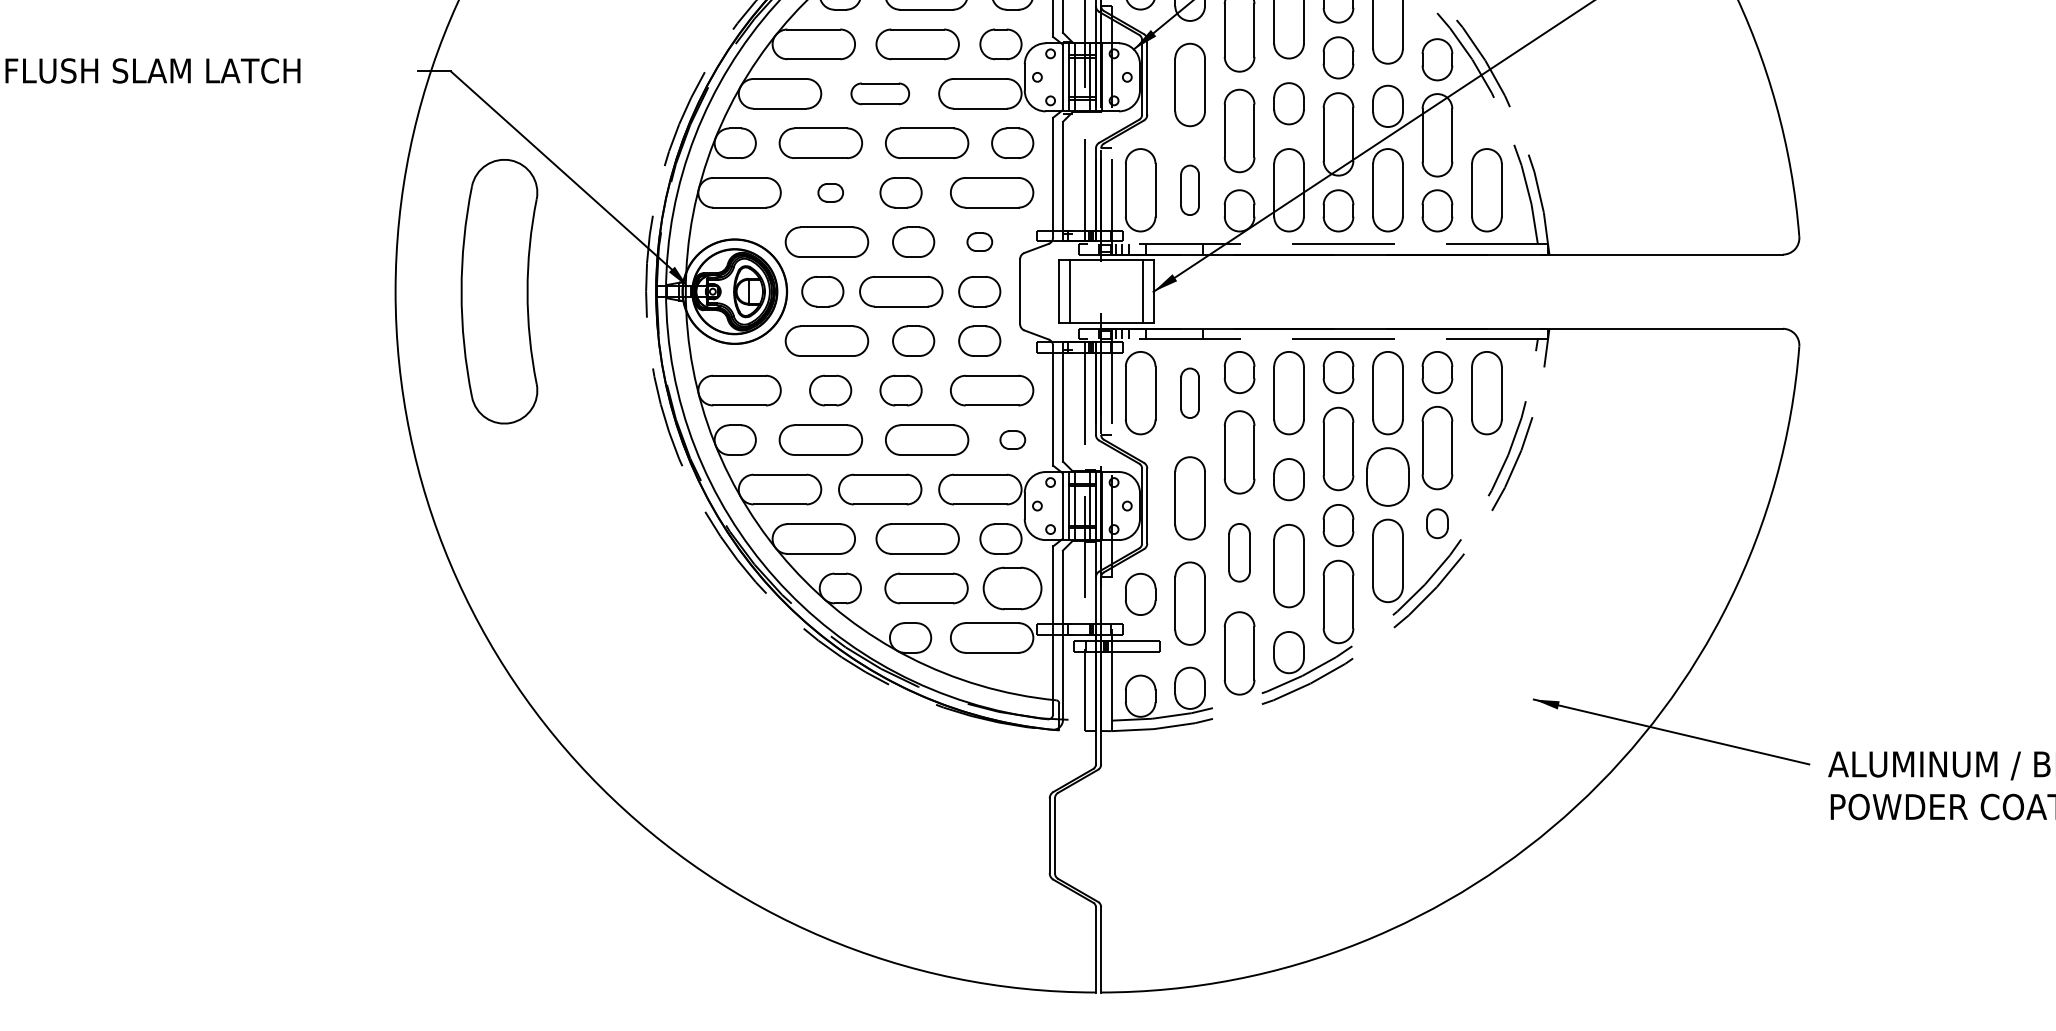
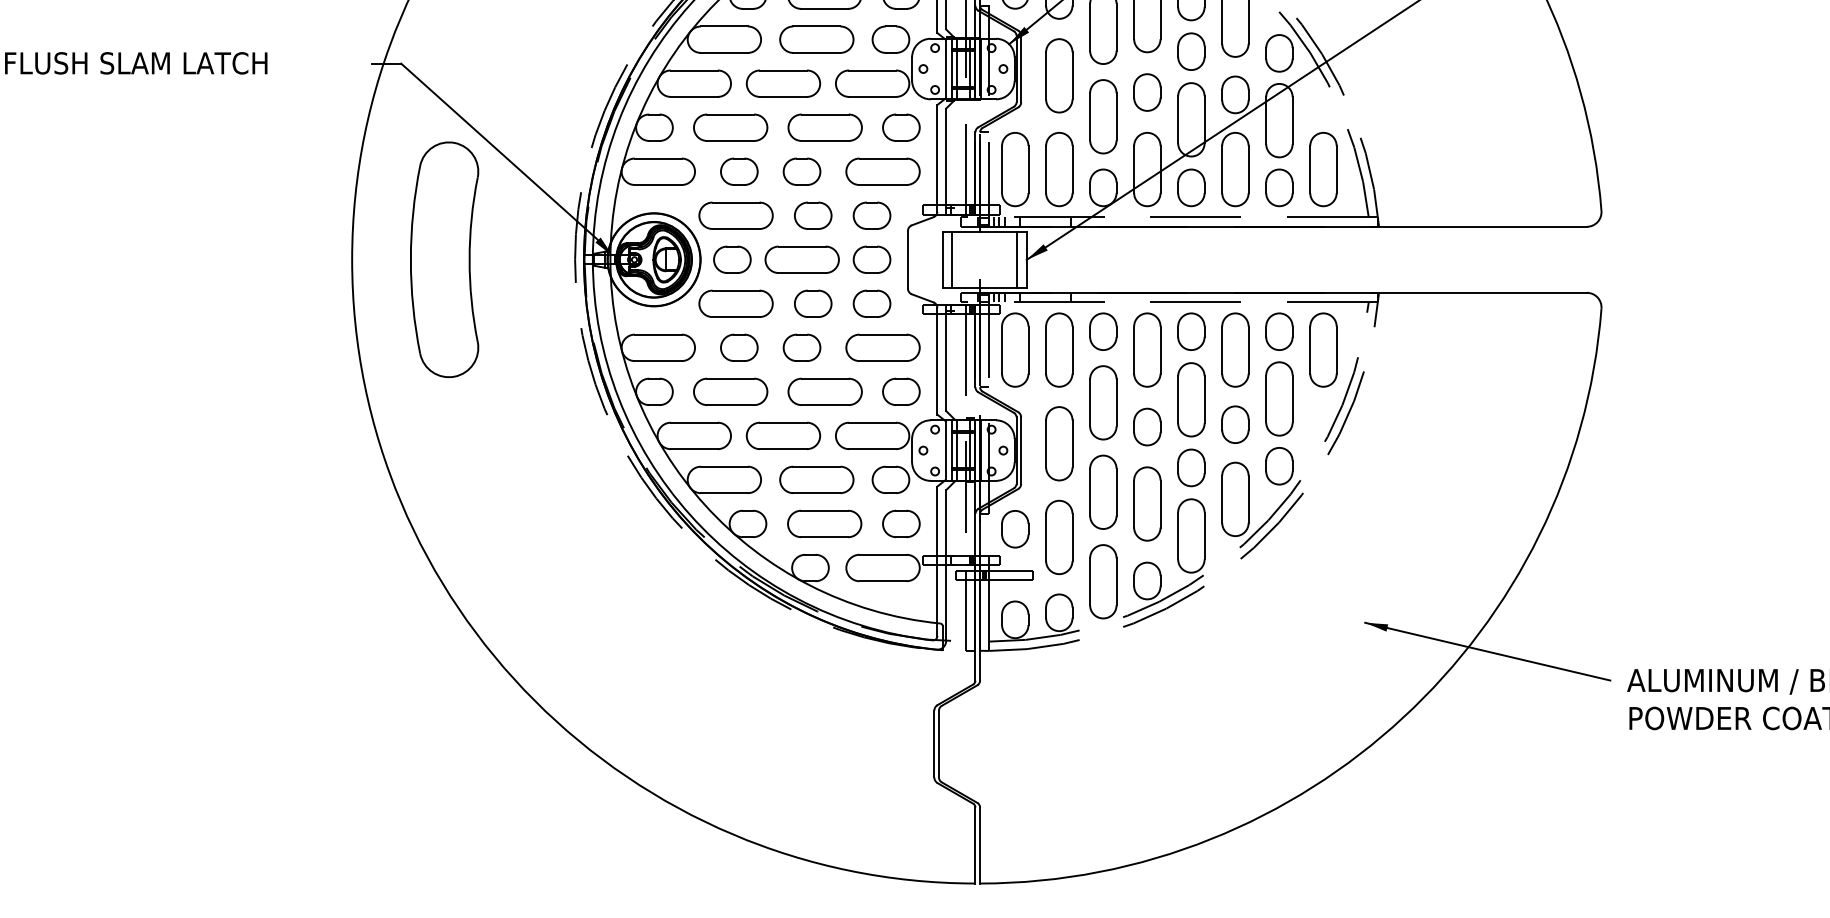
part: (880, 93) -> (783, 83), size x1.43
part: (1189, 190) -> (1058, 169), size x1.67
part: (830, 192) -> (739, 171), size x1.67
part: (979, 241) -> (871, 215), size x1.67
part: (1189, 393) -> (1058, 350), size x1.67
part: (1012, 439) -> (901, 391), size x1.67
part: (1387, 476) -> (1234, 424), size x0.71
part: (1437, 523) -> (1279, 466), size x1.43
part: (1239, 552) -> (1103, 491), size x1.43
part: (1012, 588) -> (901, 523), size x0.71

